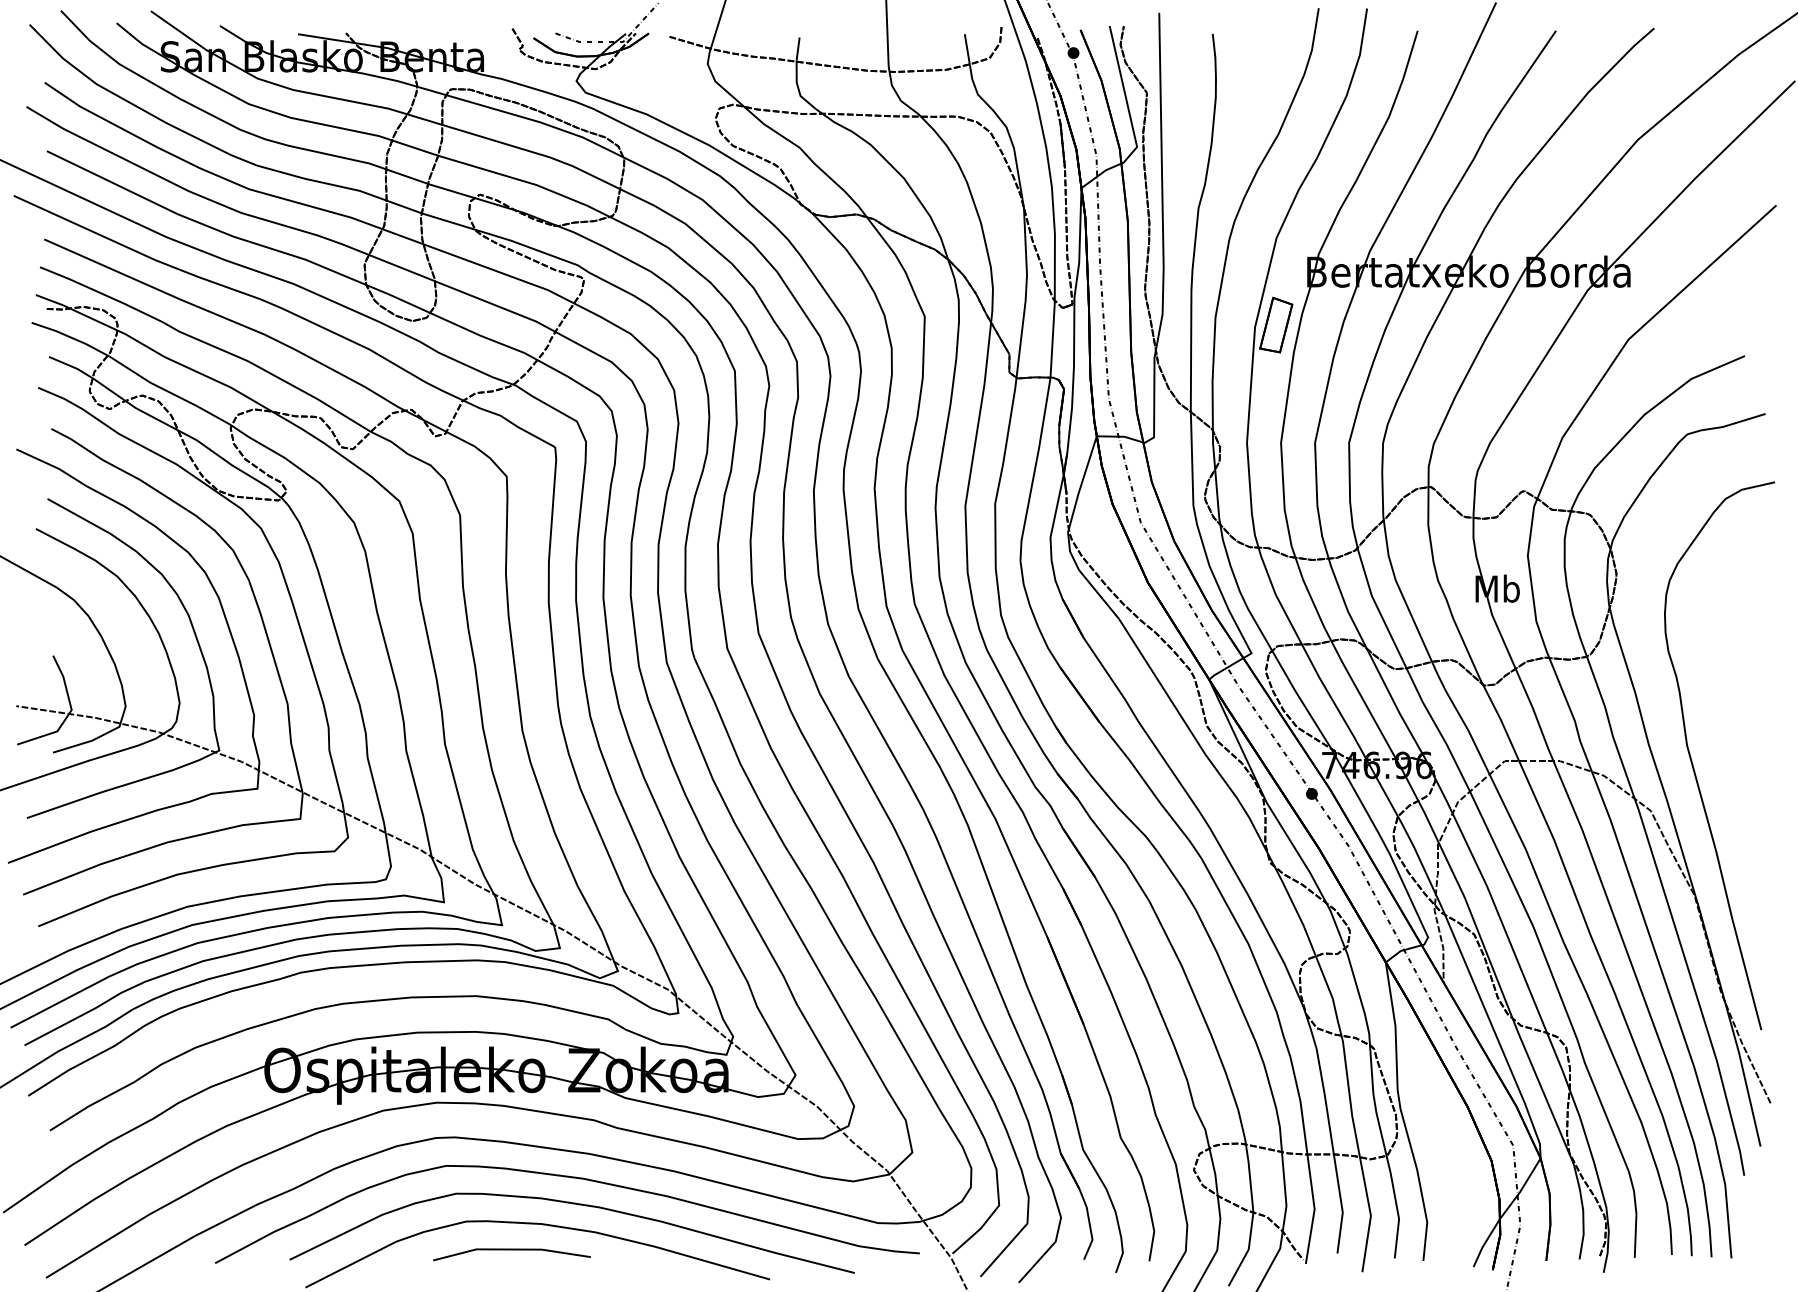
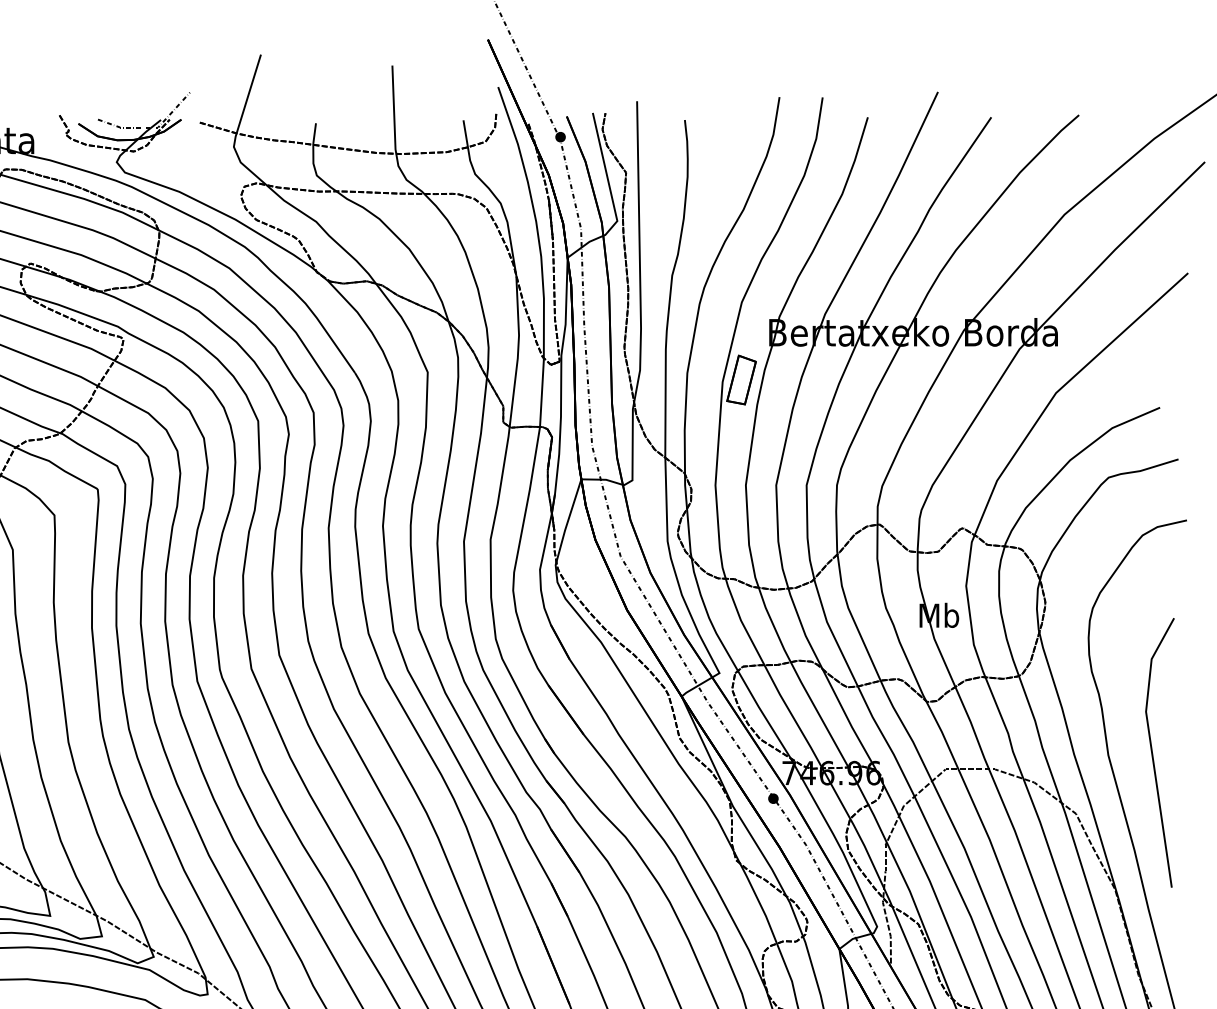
line: (1737, 744) -> (1153, 754), added

